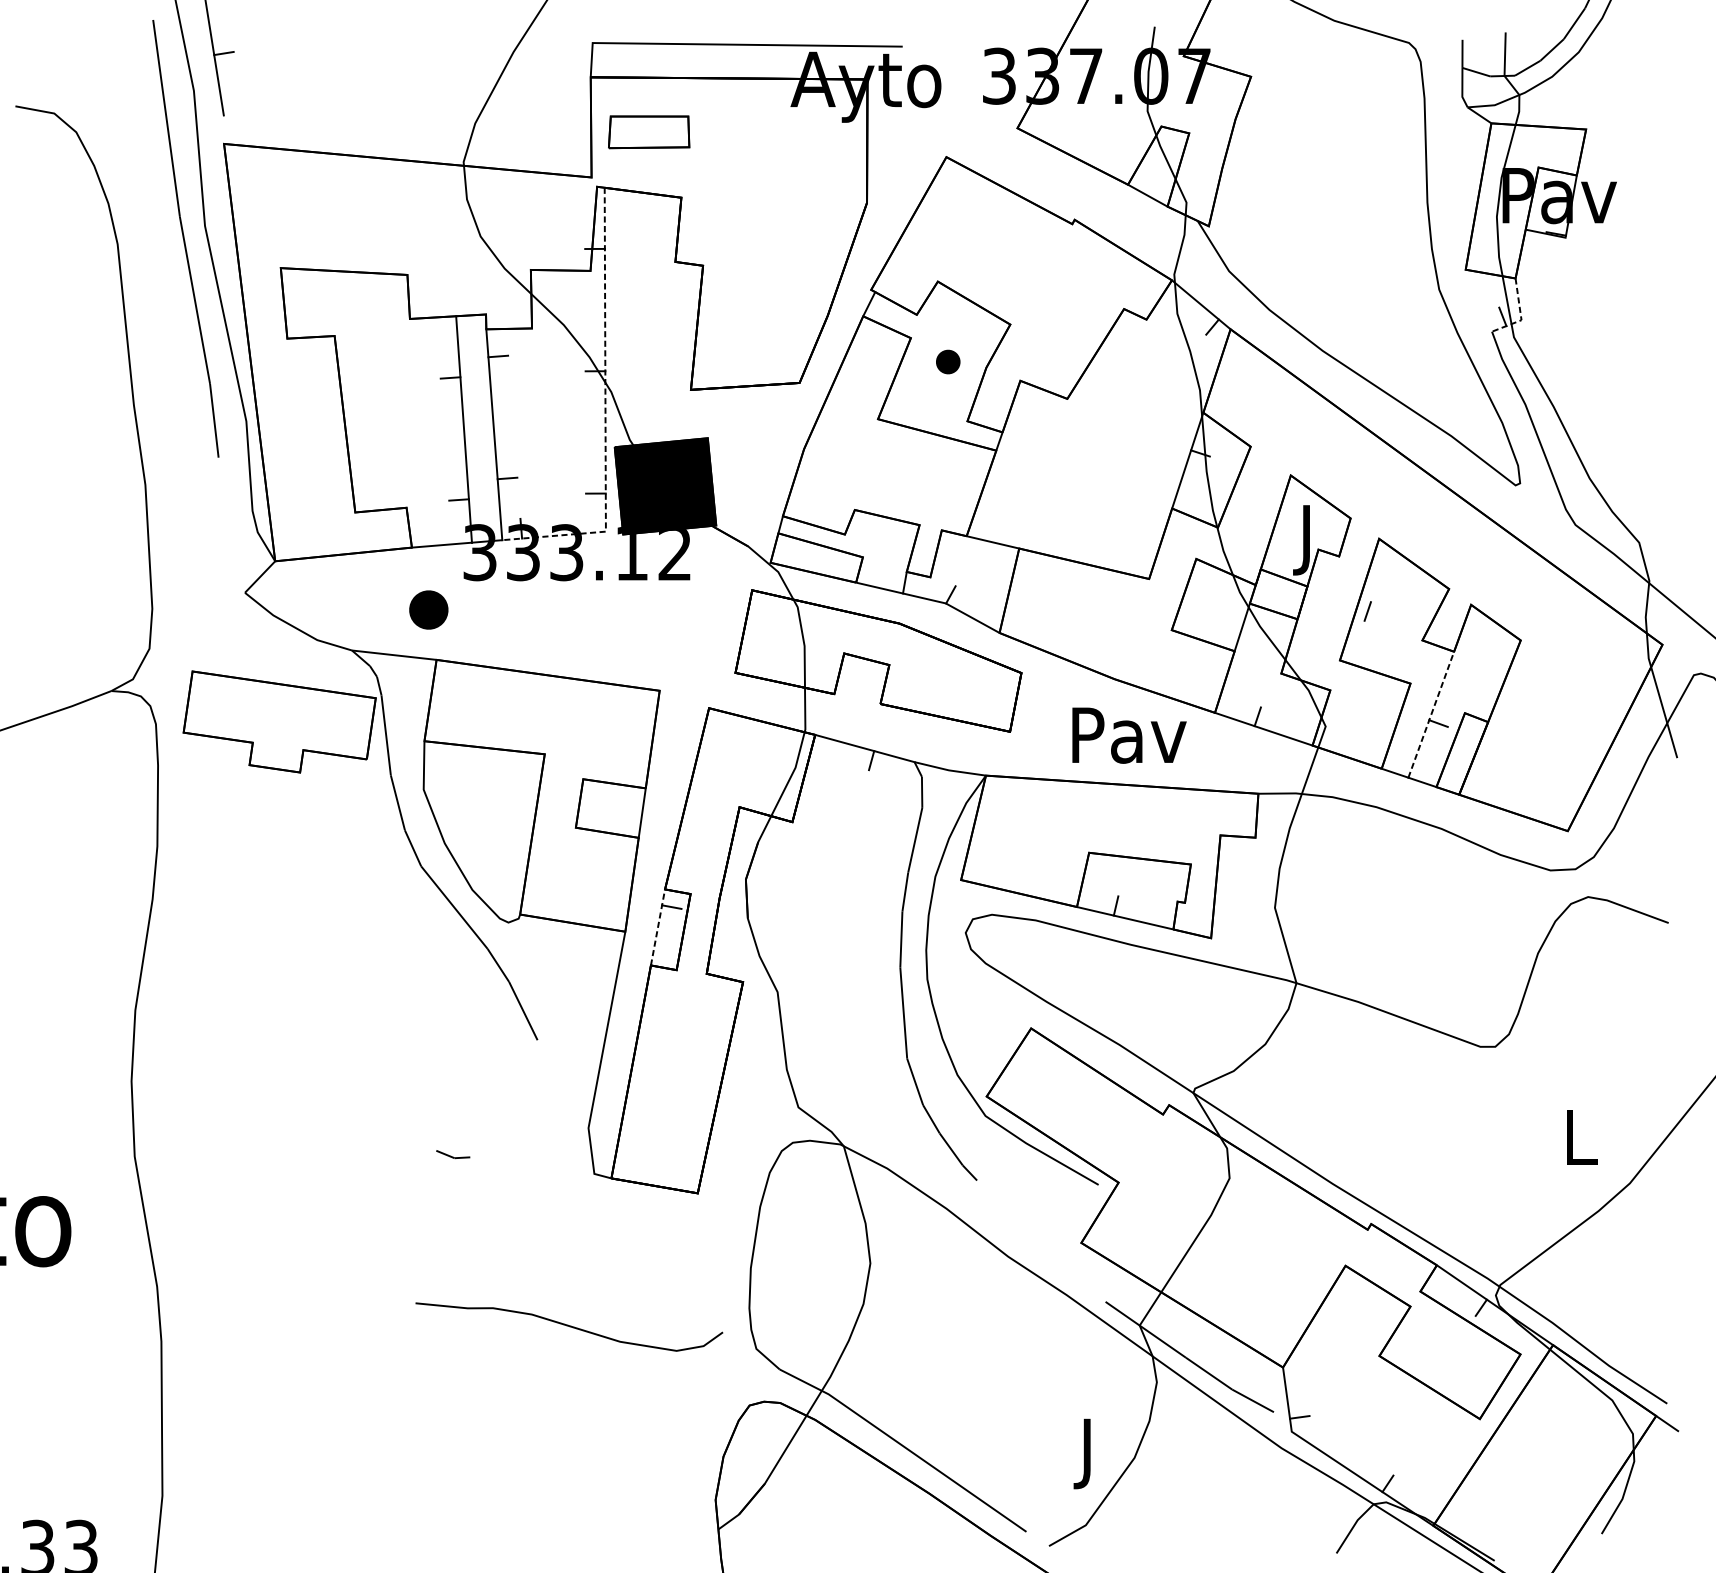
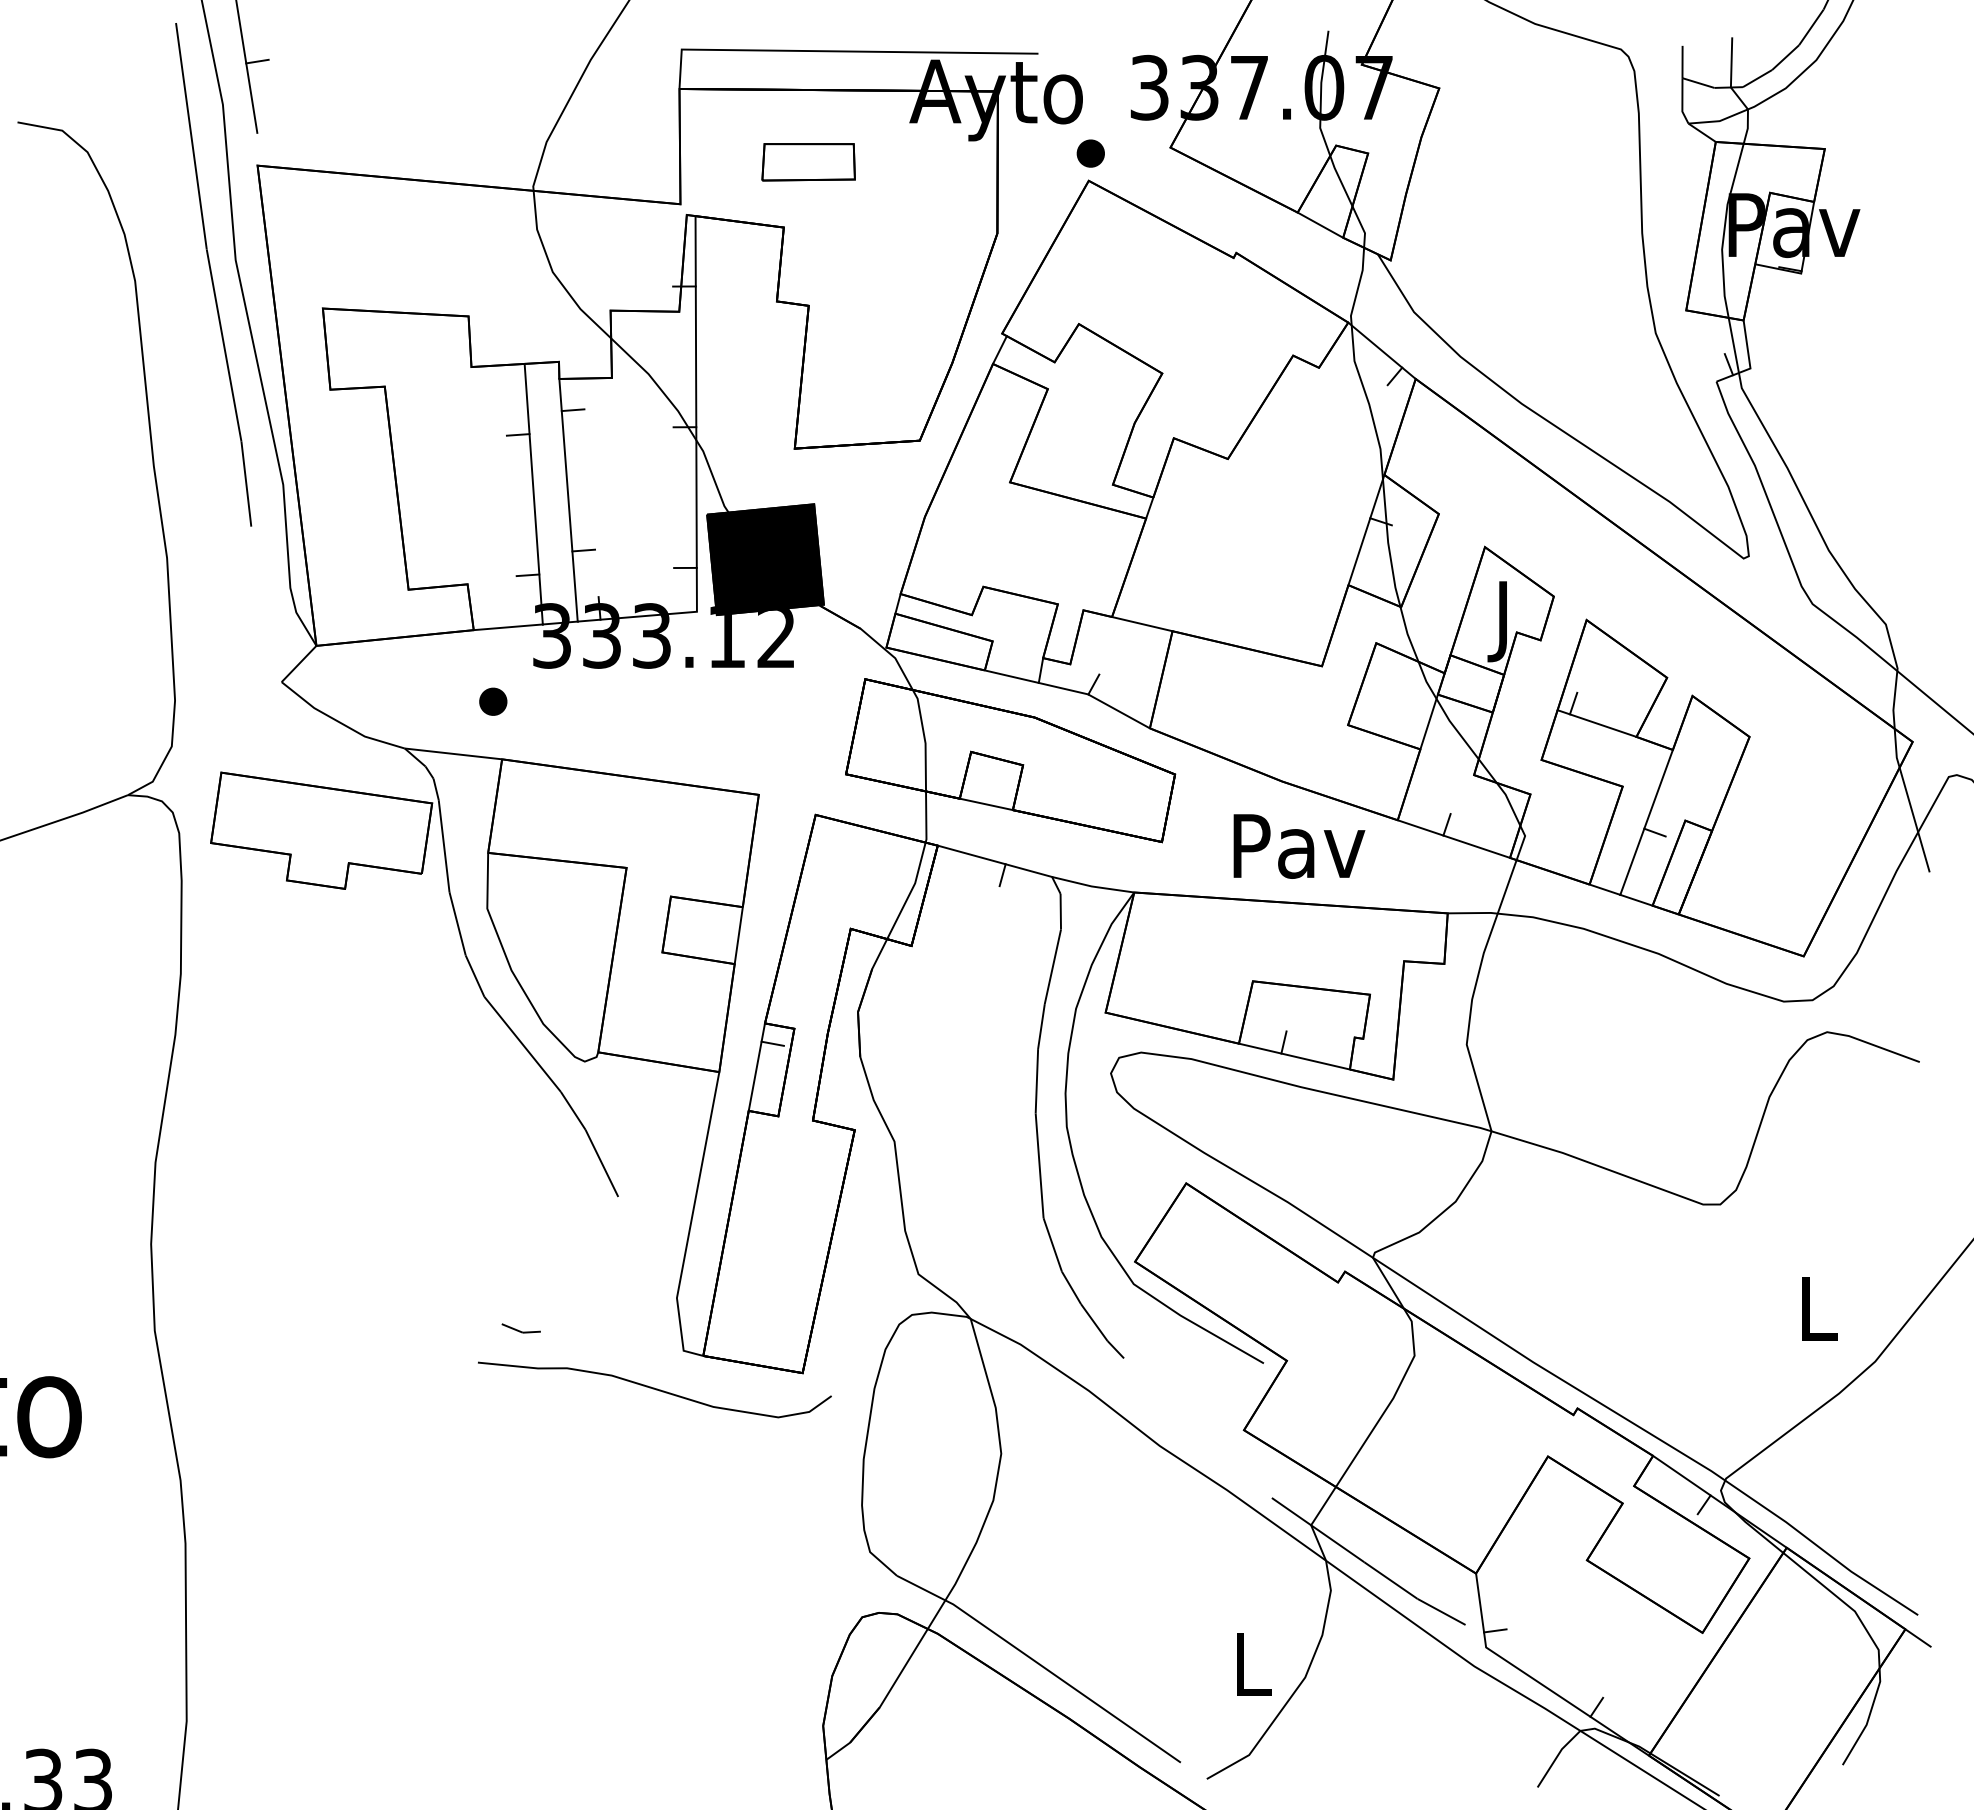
part: (648, 132) -> (808, 162), moved
line: (1520, 315) -> (1749, 363), dashed -> solid
part: (947, 361) -> (1090, 153), moved
line: (605, 412) -> (696, 474), dashed -> solid
part: (429, 609) -> (493, 701), size x0.62
line: (1387, 628) -> (1596, 723), added
line: (856, 699) -> (985, 804), added
line: (1431, 713) -> (1646, 821), dashed -> solid
line: (657, 926) -> (756, 1066), dashed -> solid
curve: (569, 1326) -> (654, 1389), moved
text: (1089, 1453) -> (1253, 1672), J -> L

